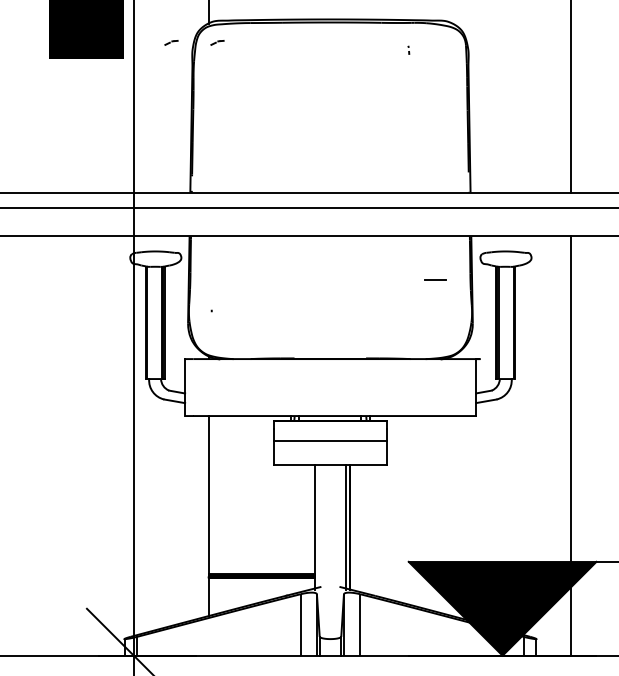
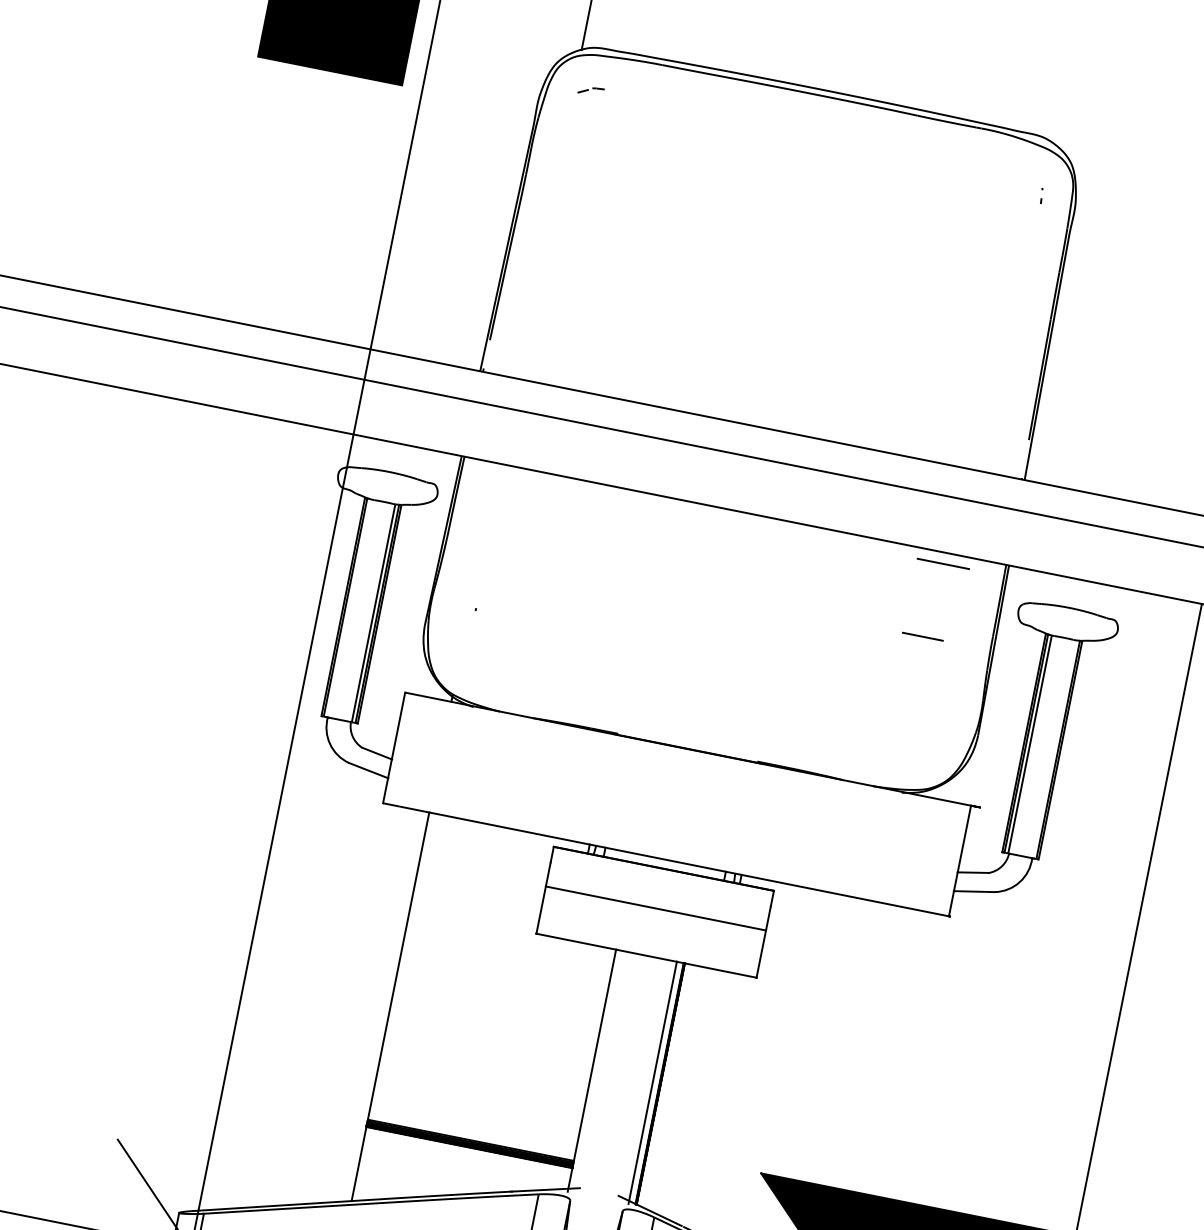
part: (171, 42) -> (501, 72), removed
part: (408, 49) -> (1041, 194), moved
line: (438, 242) -> (942, 564), added

